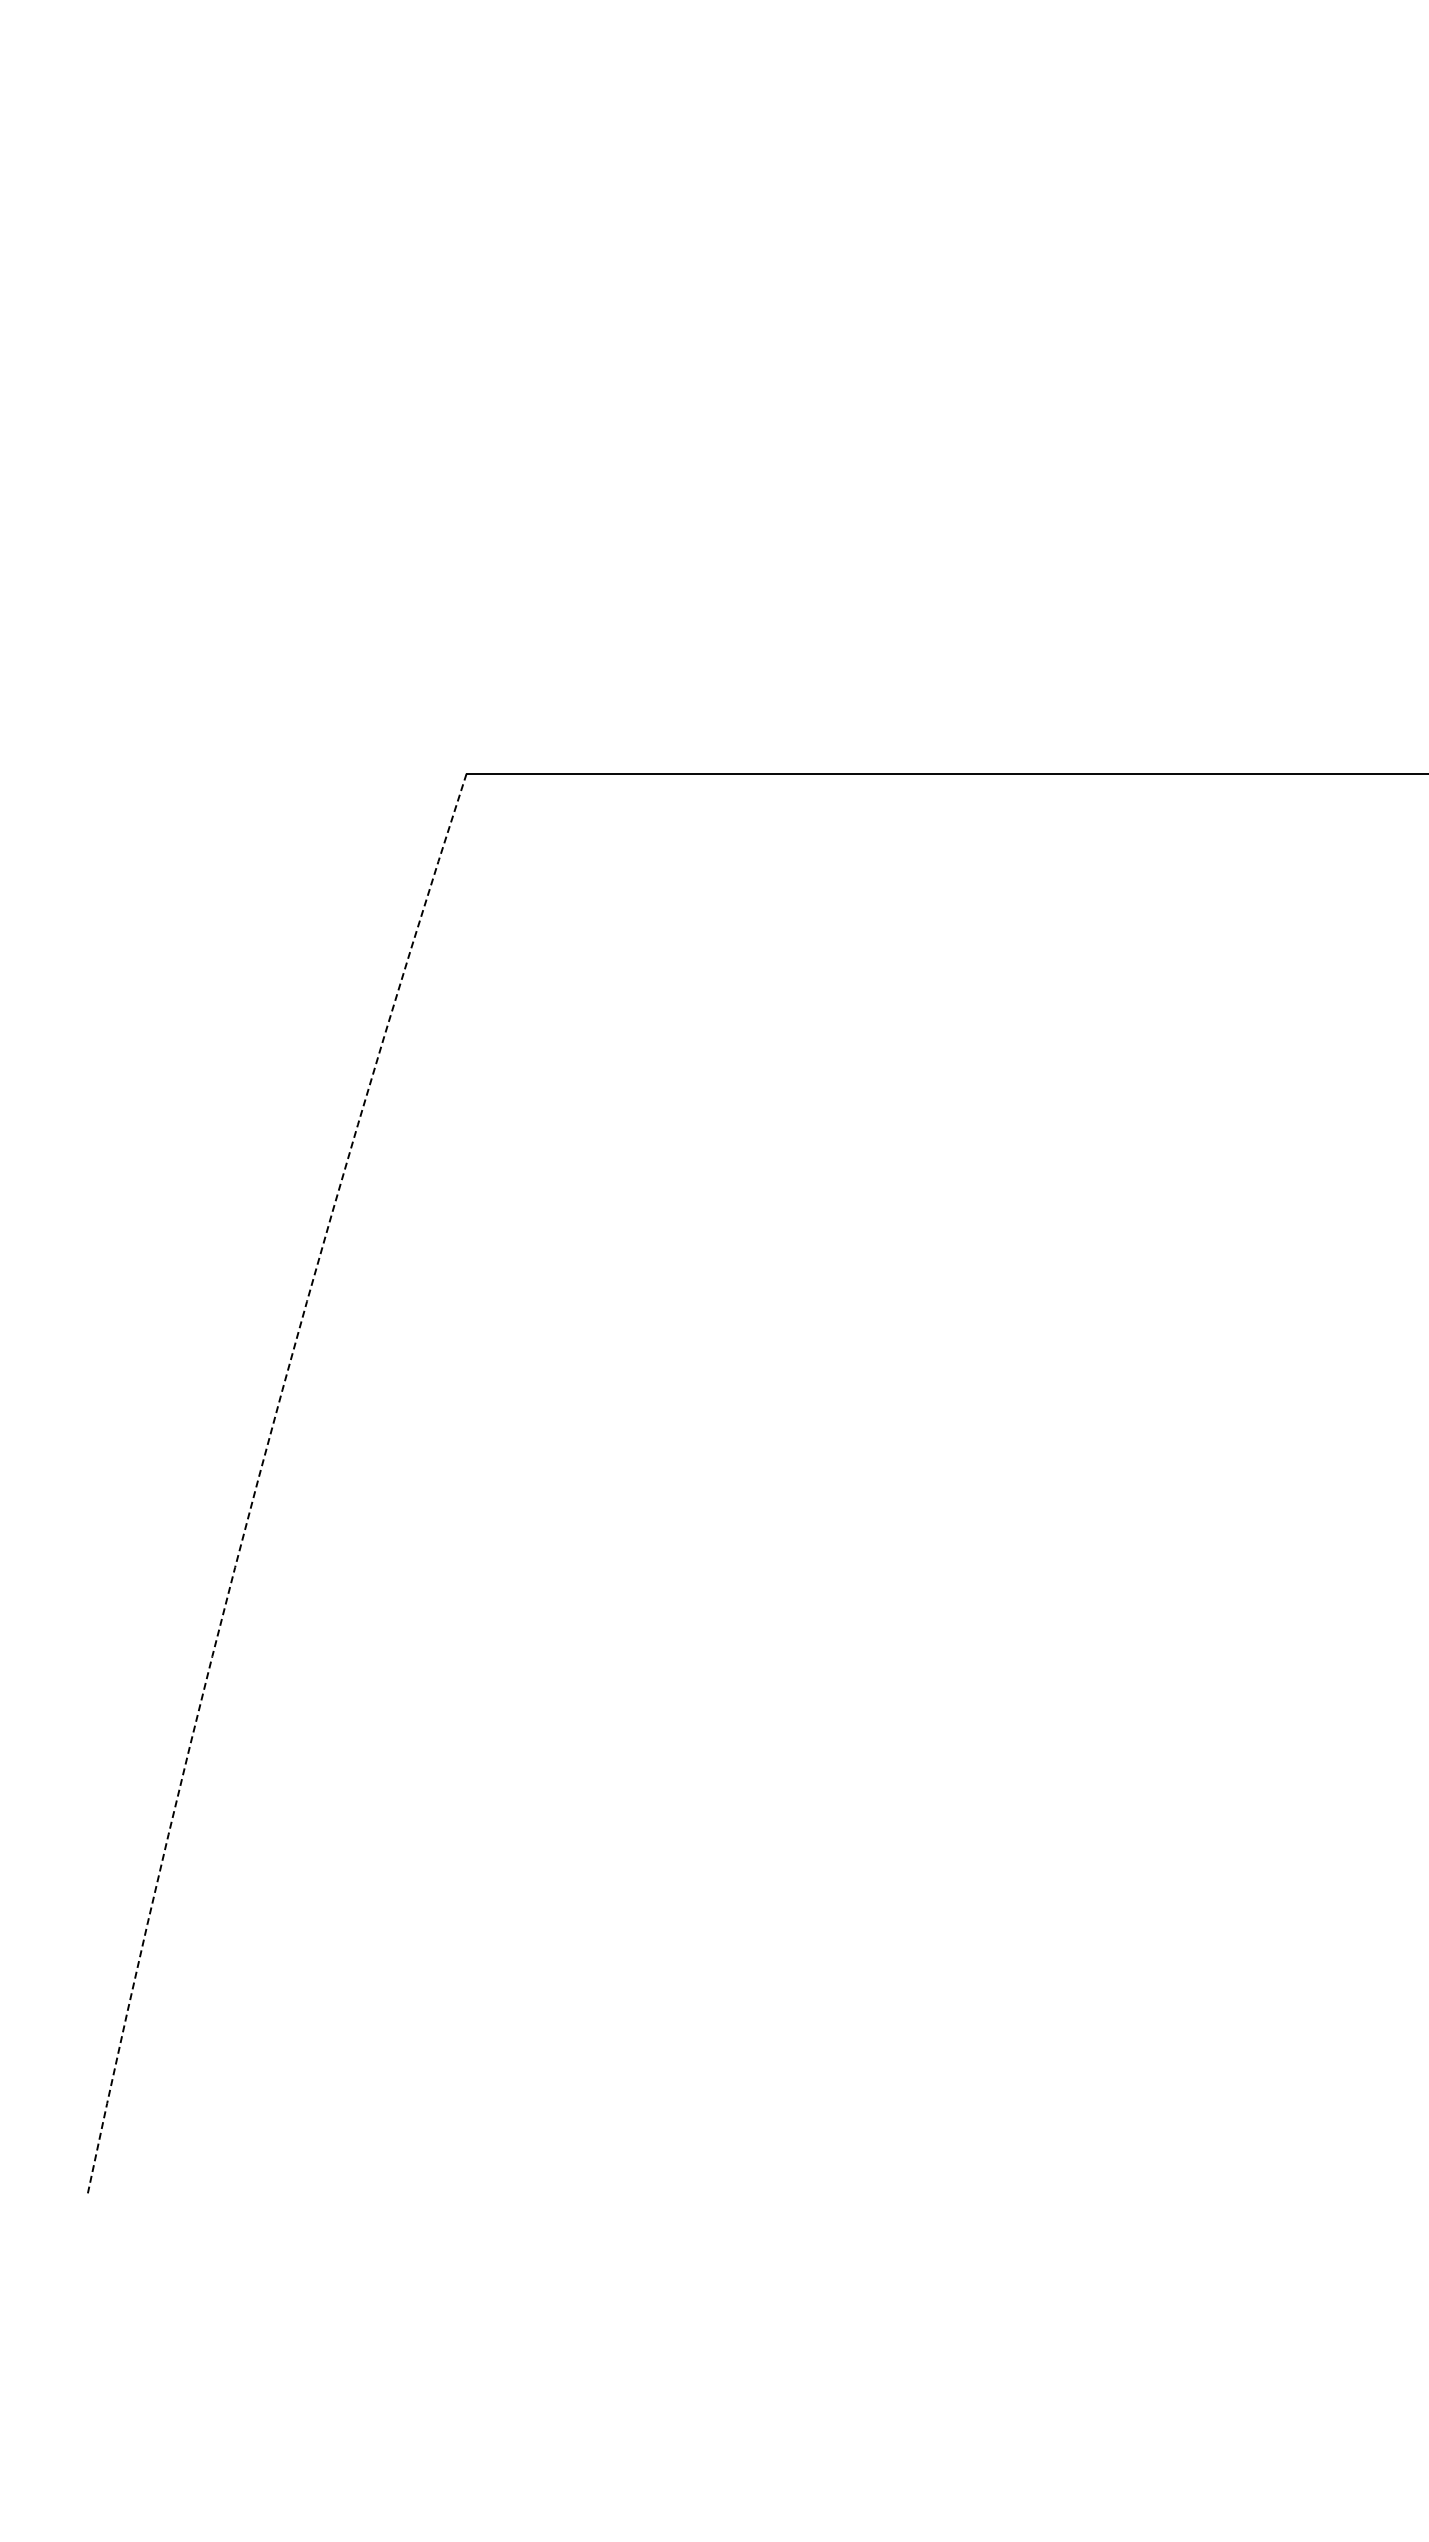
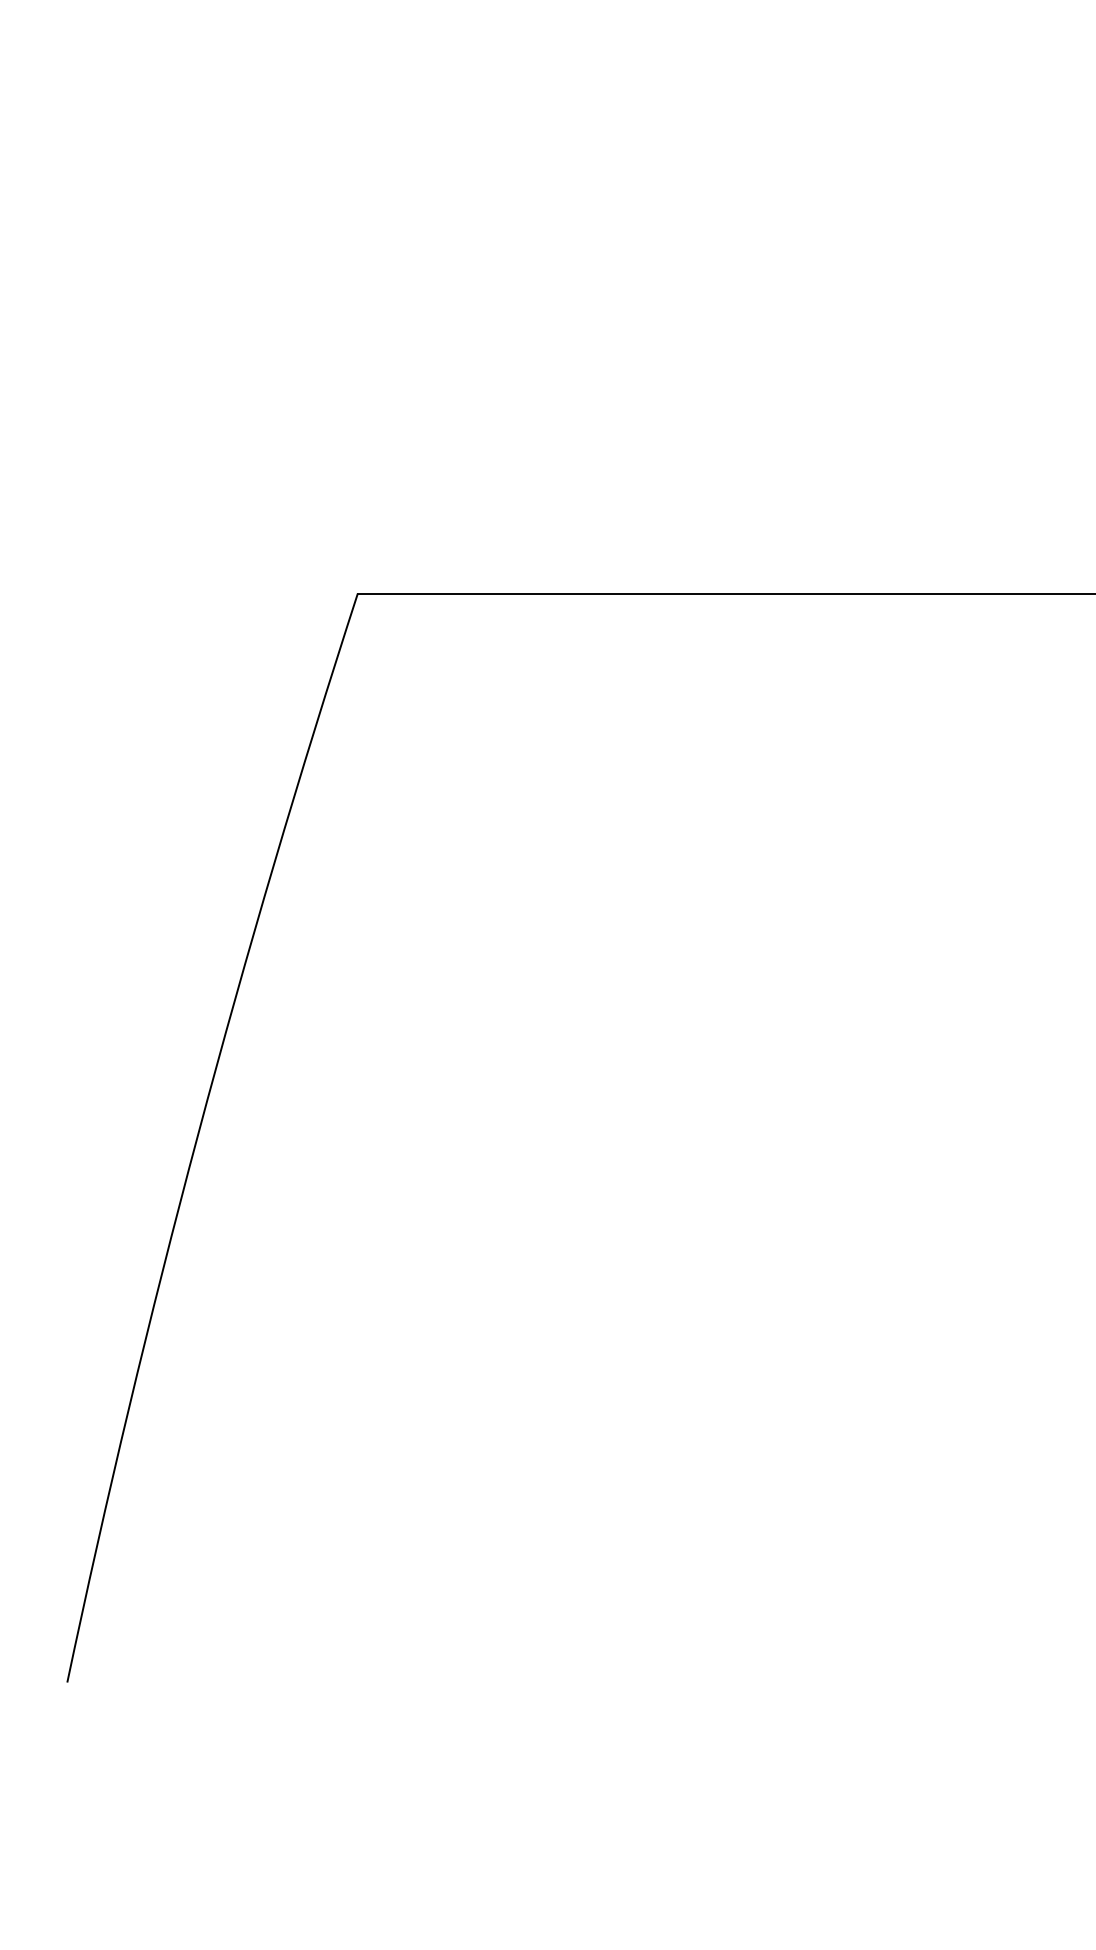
arc: (258, 1478) -> (198, 1134), dashed -> solid

